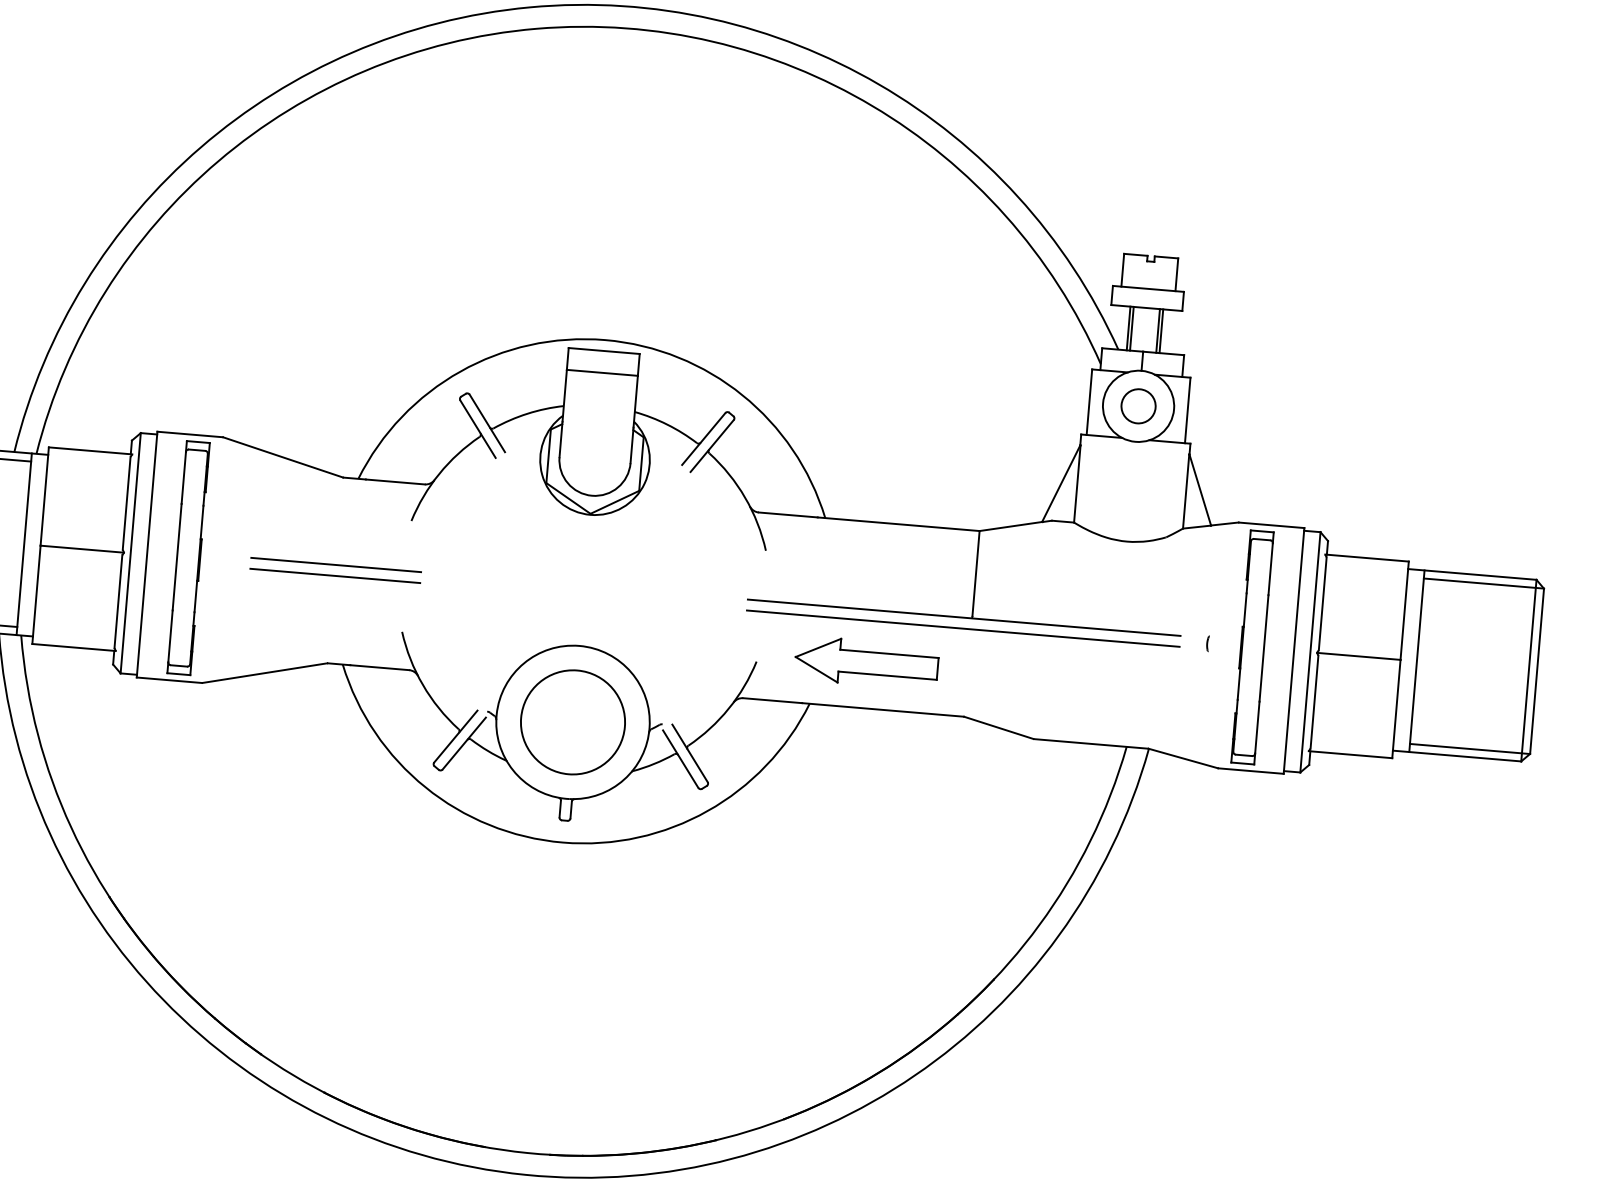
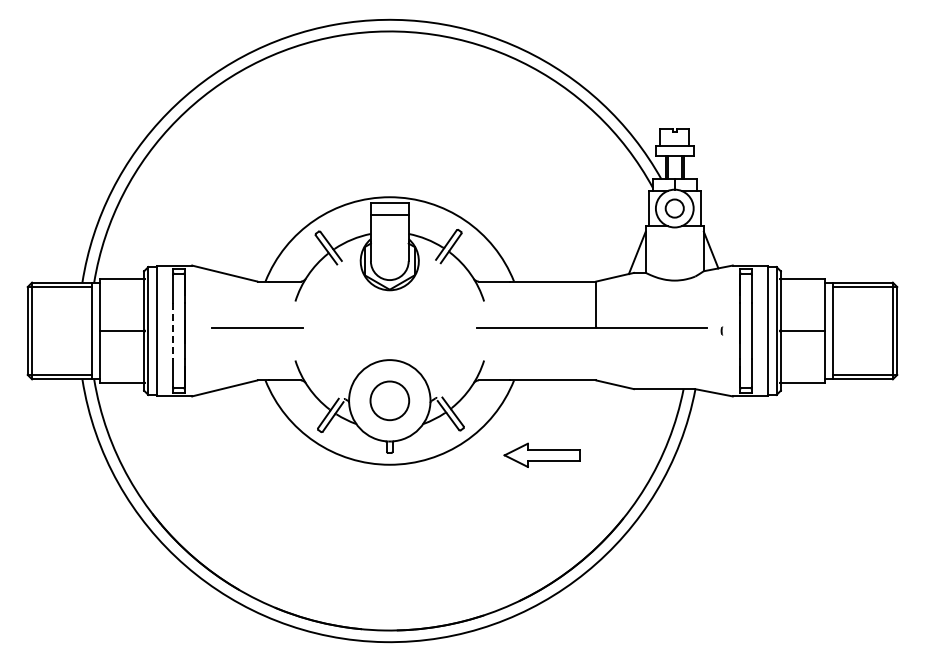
line: (177, 558) -> (173, 331), solid -> dashed
line: (335, 575) -> (257, 333), removed
line: (962, 627) -> (591, 333), removed
part: (865, 661) -> (541, 454), moved
circle: (572, 721) -> (389, 400), size x0.7

